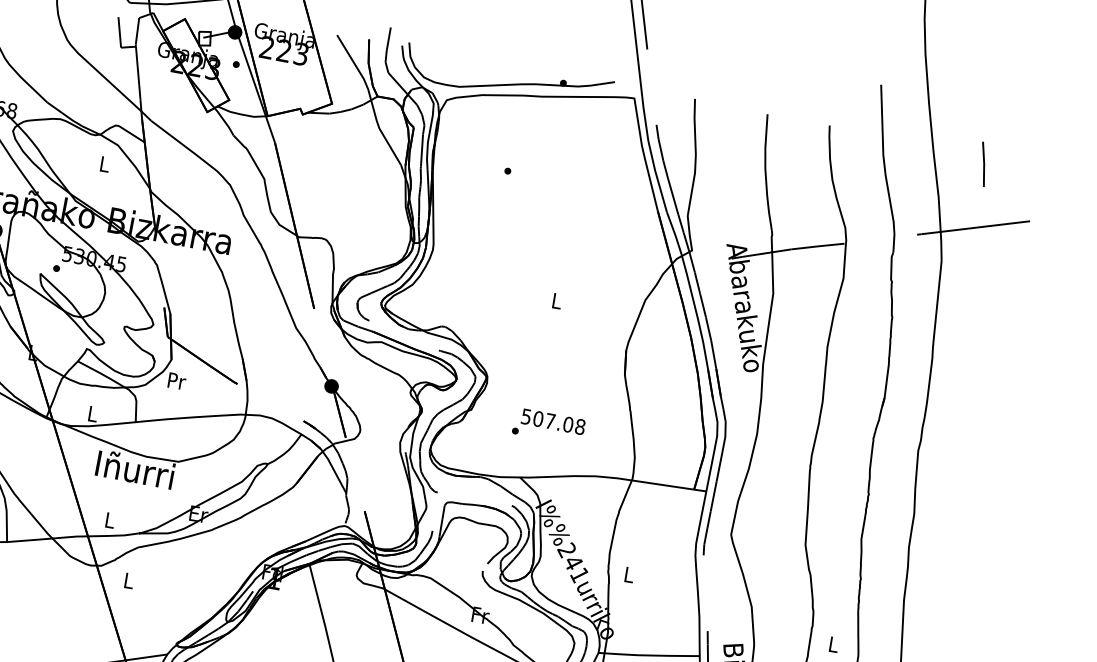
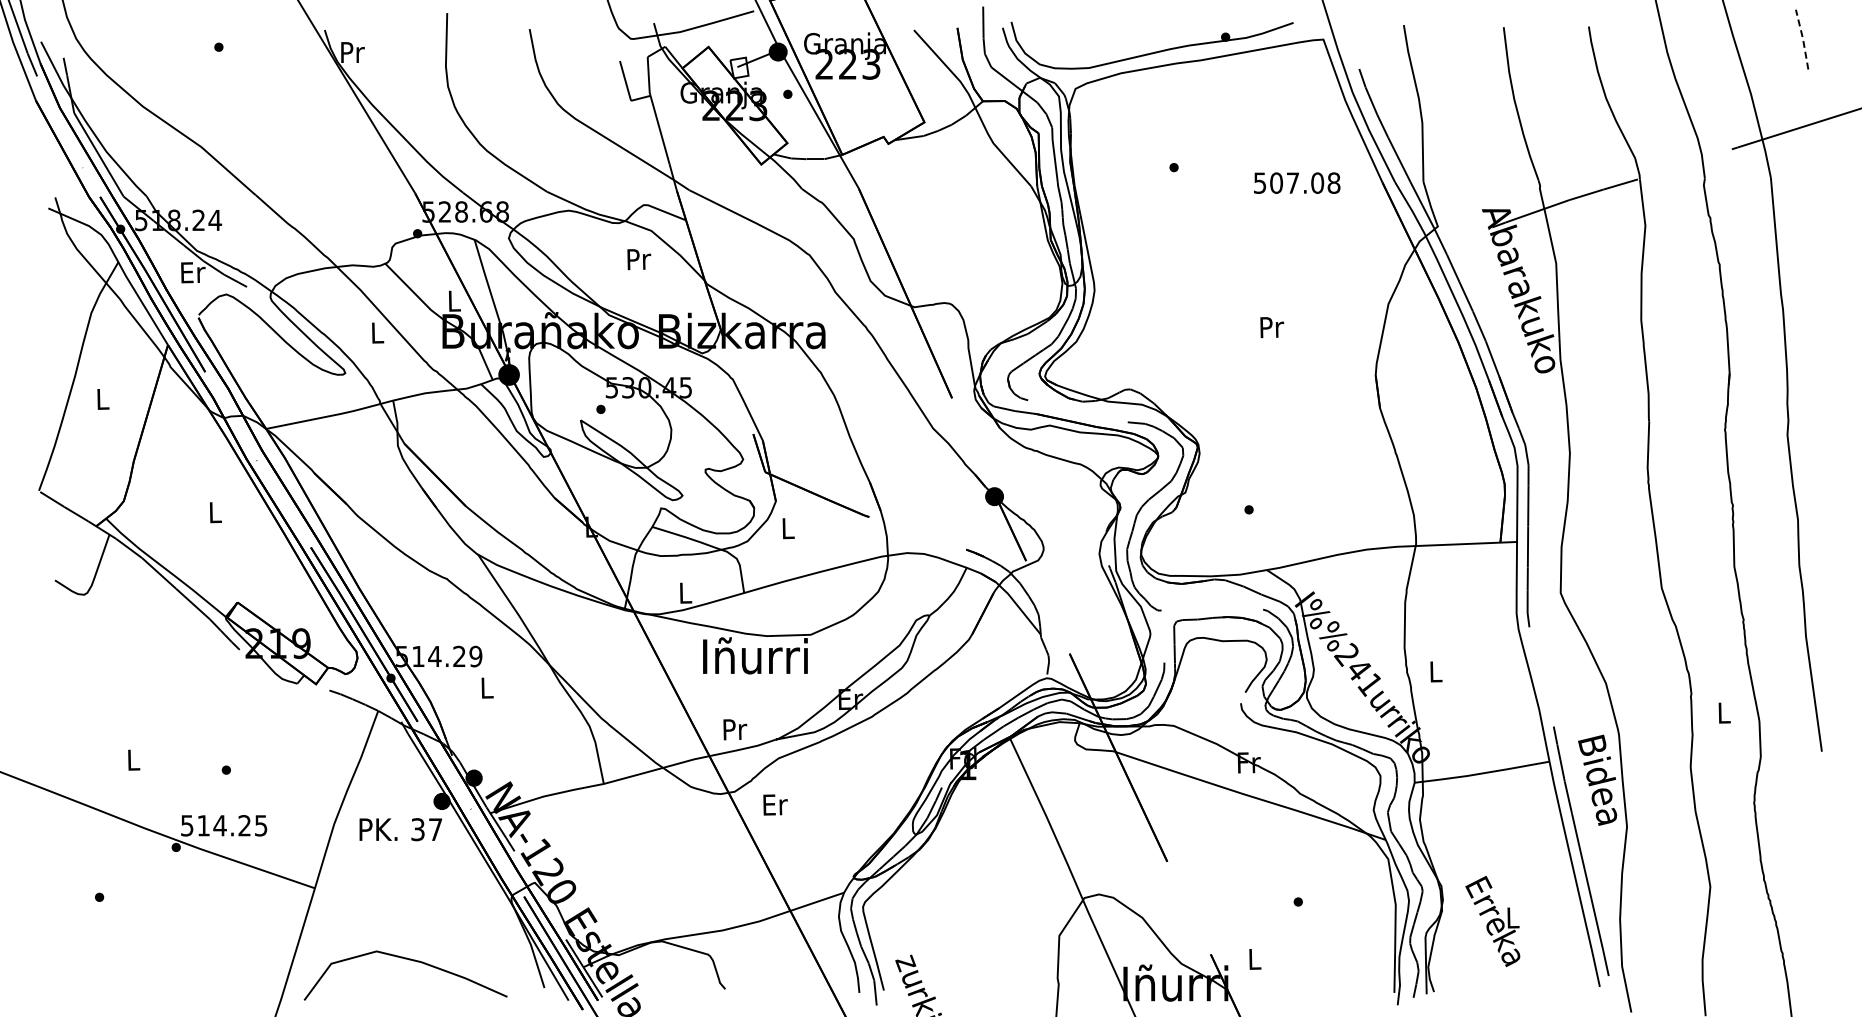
line: (983, 163) -> (1802, 38), solid -> dashed
text: (105, 164) -> (639, 259), L -> Pr
text: (557, 301) -> (1272, 327), L -> Pr
text: (176, 381) -> (788, 528), Pr -> L
text: (553, 421) -> (1297, 182), moved
text: (110, 520) -> (735, 729), L -> Pr
text: (129, 580) -> (775, 804), L -> Er

